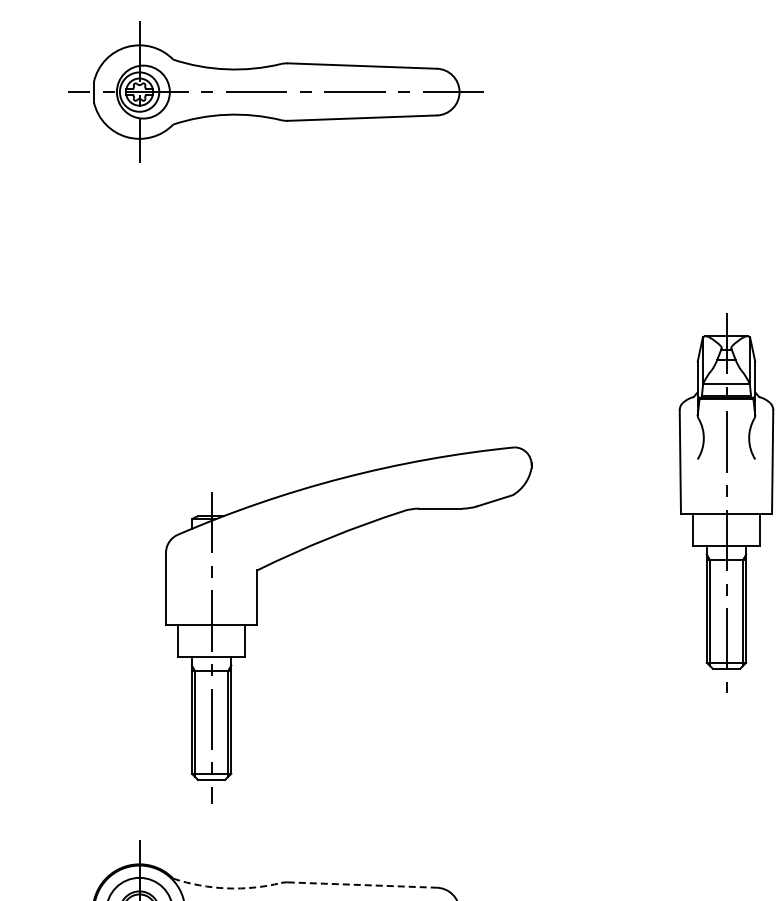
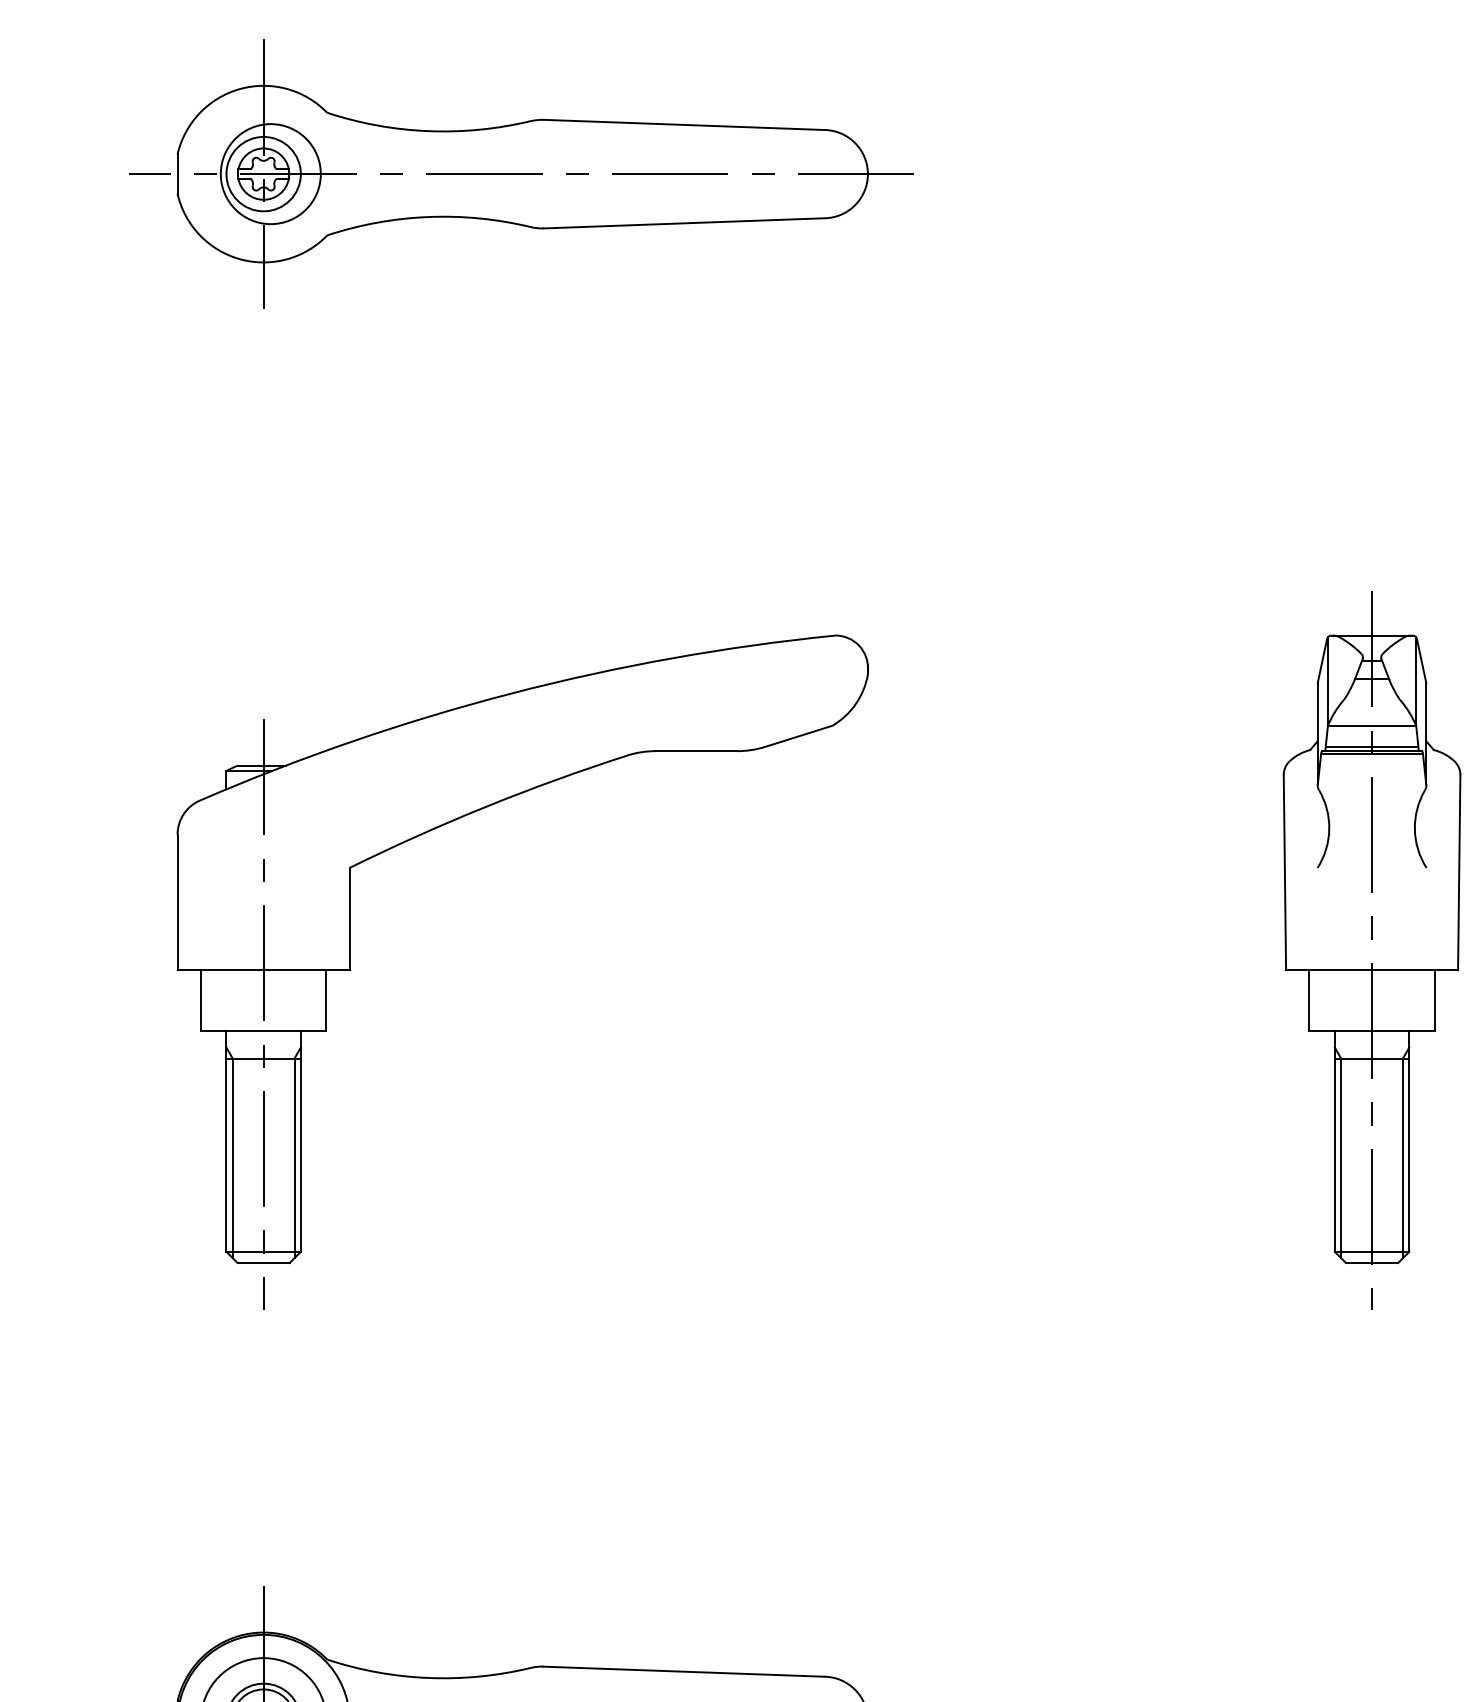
part: (314, 545) -> (457, 820), moved
line: (362, 885) -> (684, 1672), dashed -> solid
arc: (226, 888) -> (427, 1678), dashed -> solid

